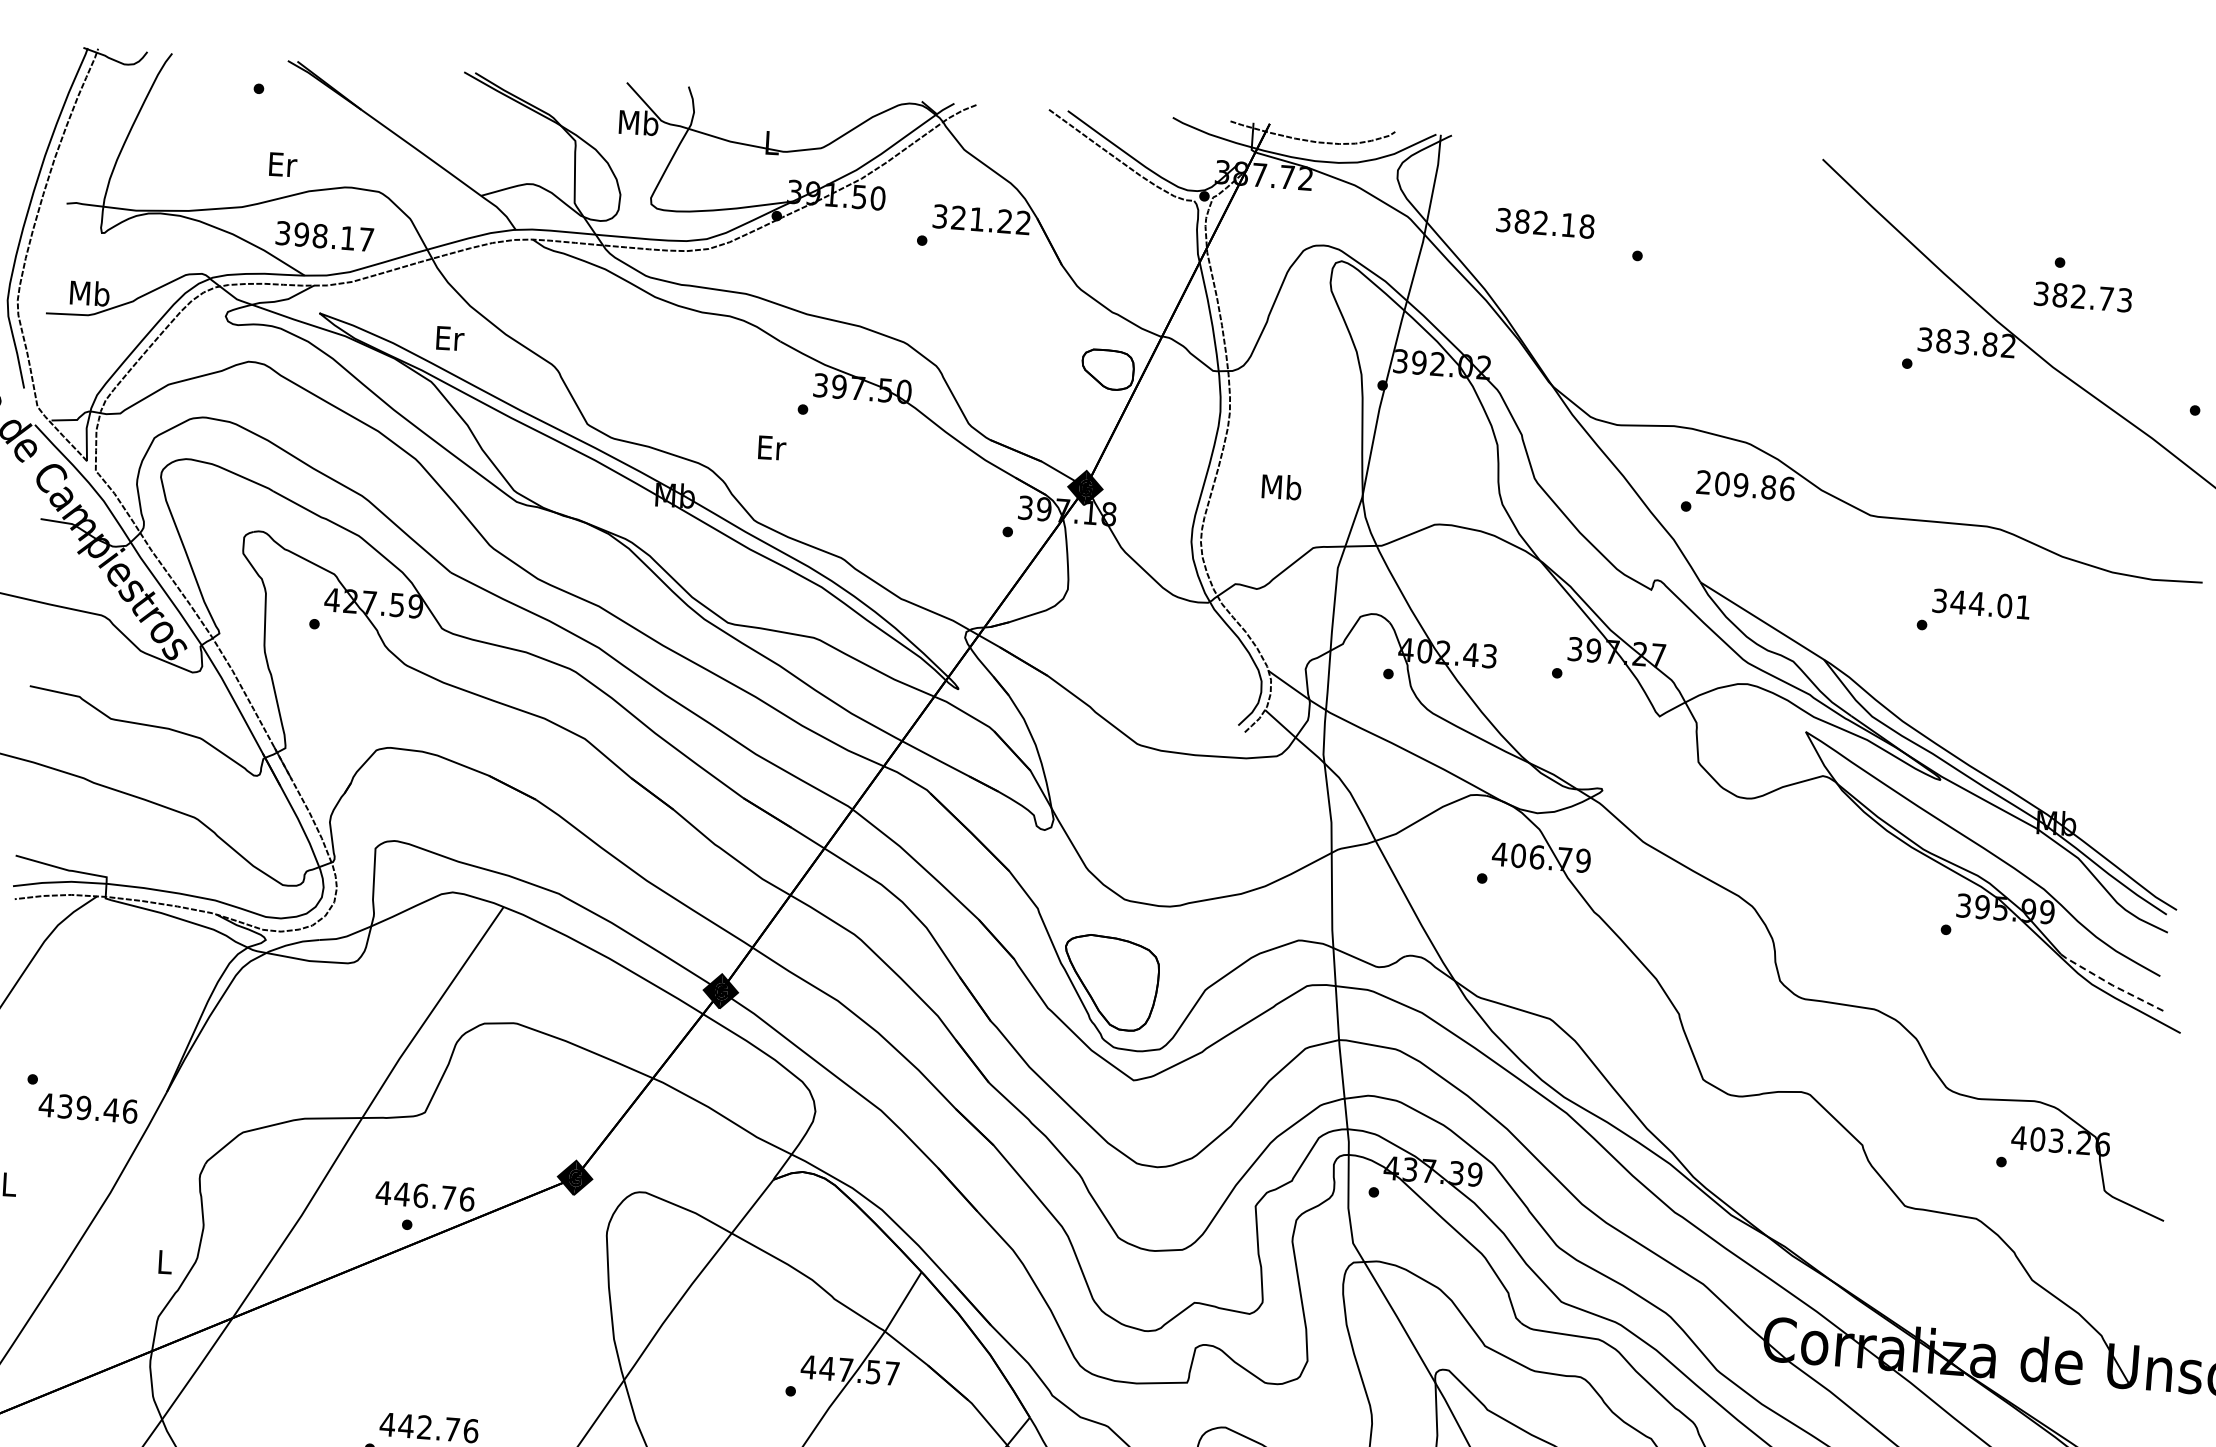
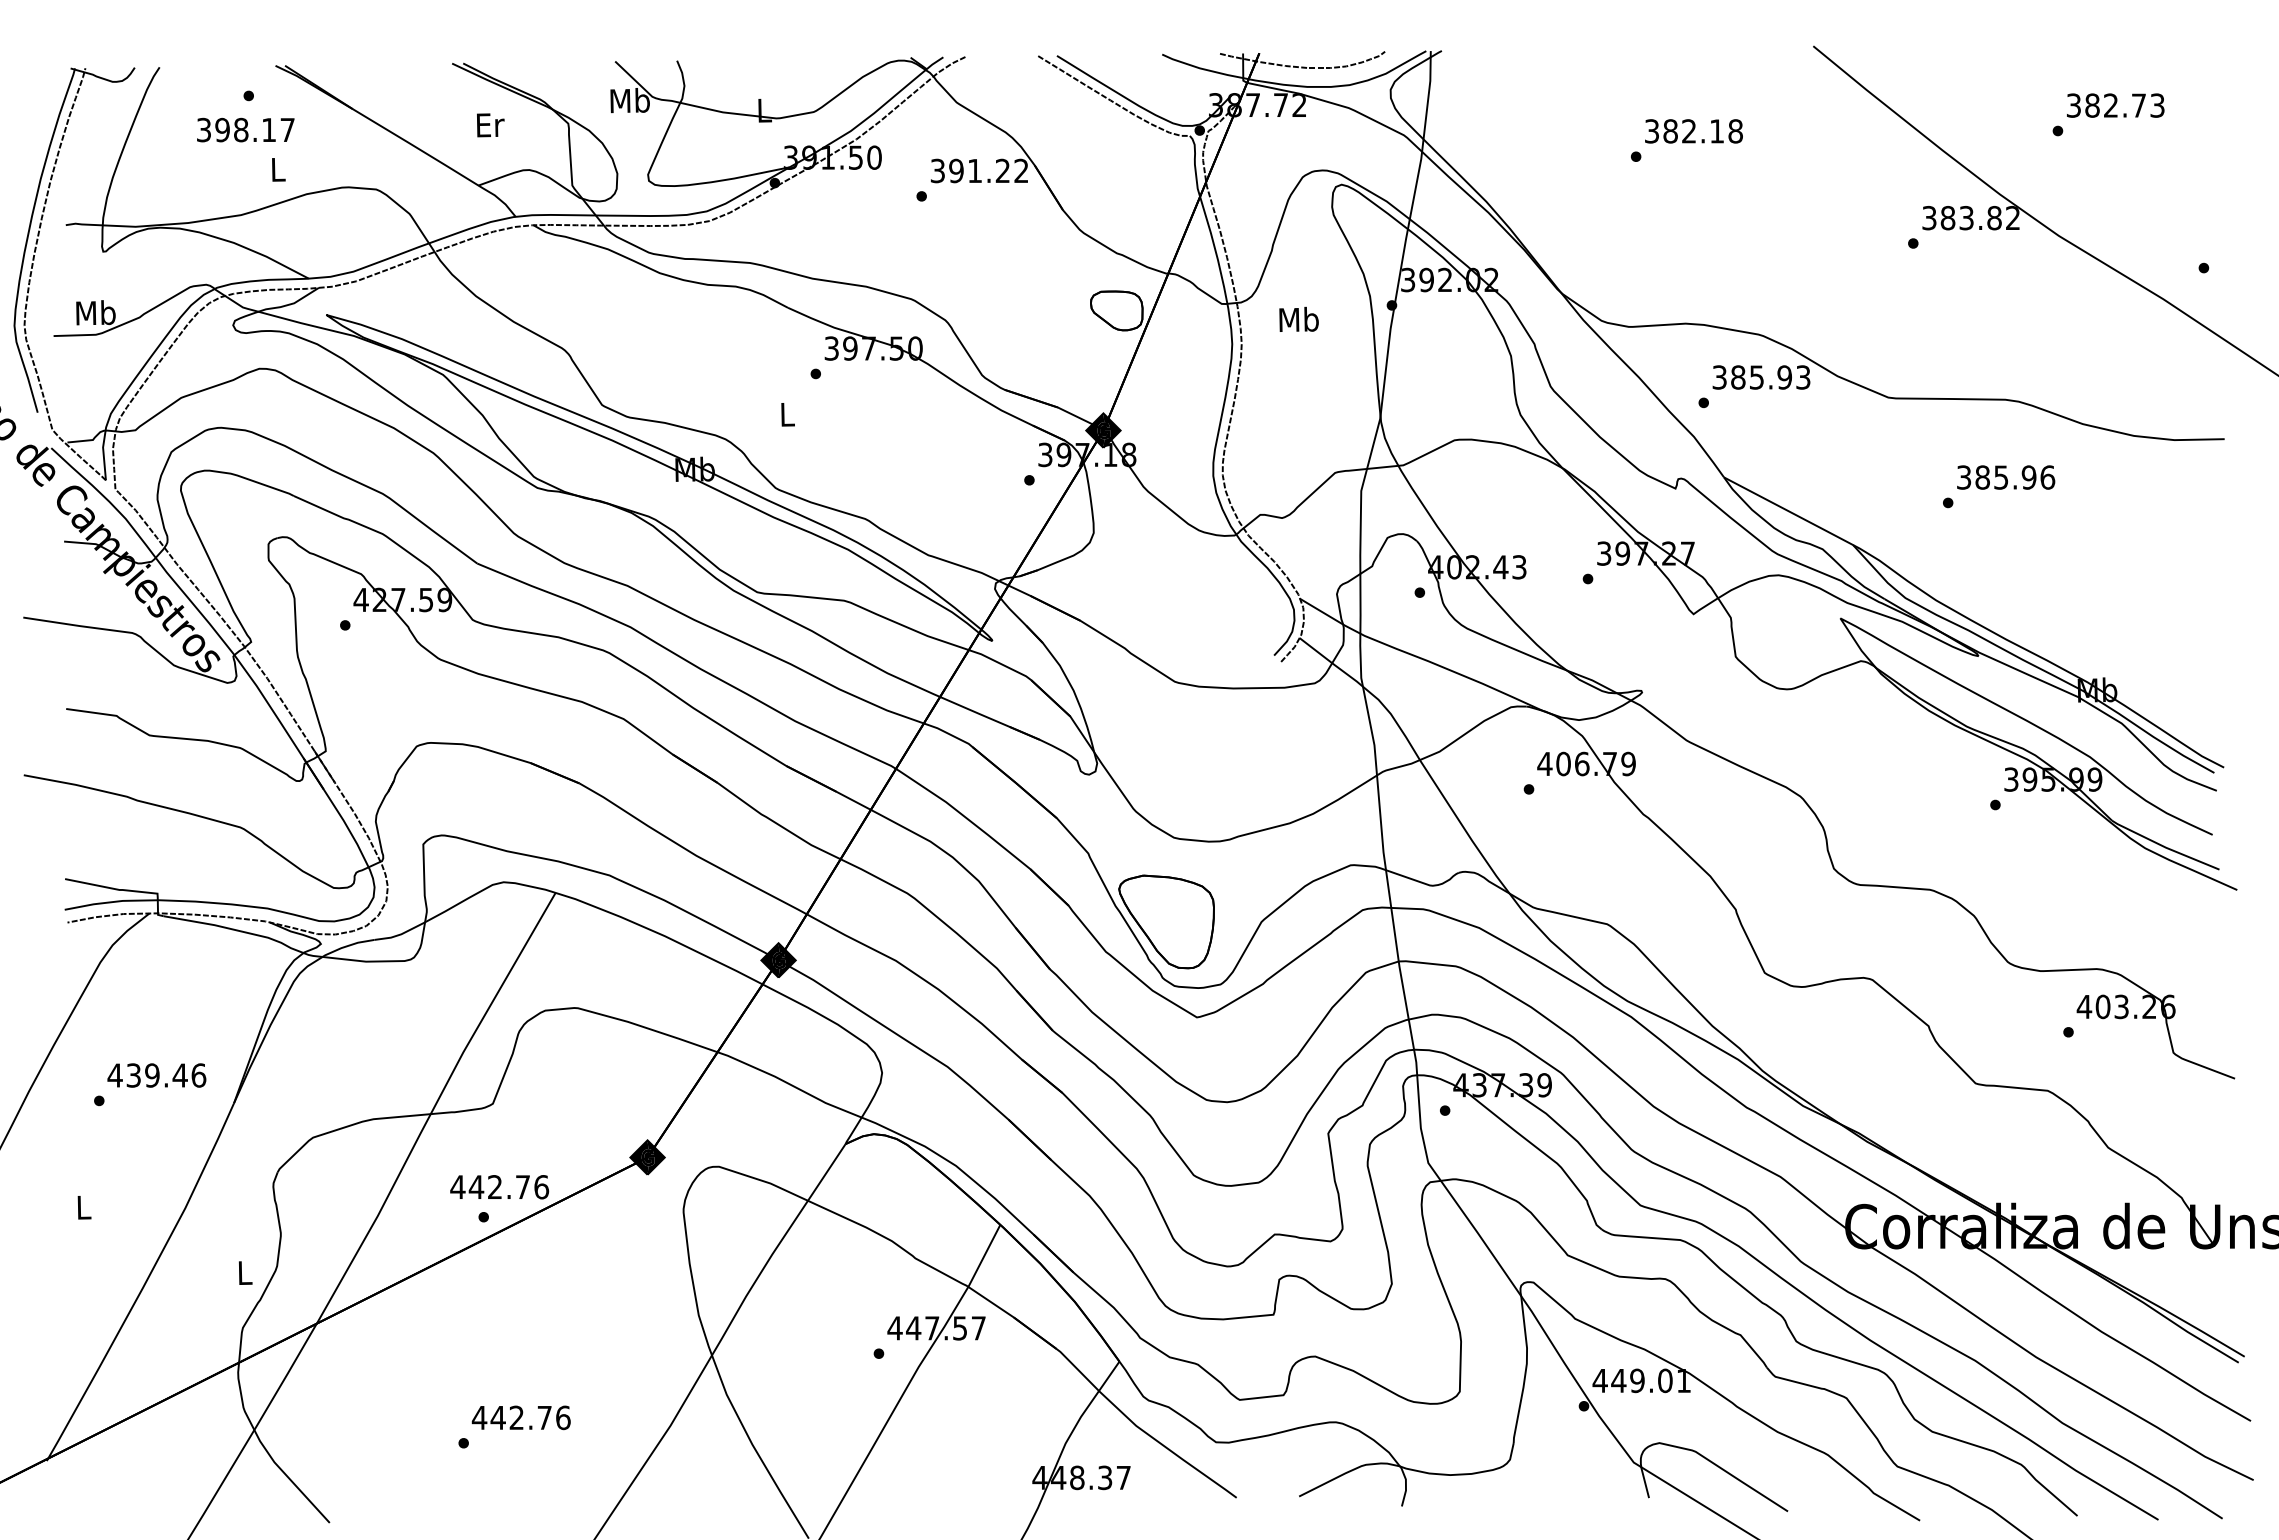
text: (282, 164) -> (278, 169), Er -> L
text: (958, 217) -> (956, 170), 321.22 -> 391.22
text: (1545, 223) -> (1693, 131), moved
text: (324, 235) -> (245, 129), moved
text: (2083, 296) -> (2115, 105), moved
text: (450, 338) -> (490, 125), moved
text: (771, 447) -> (787, 414), Er -> L
text: (1745, 485) -> (1761, 377), 209.86 -> 385.93
text: (1281, 486) -> (1298, 318), moved
text: (1991, 604) -> (2015, 477), 344.01 -> 385.96
line: (2112, 985) -> (2165, 847), dashed -> solid
text: (87, 1108) -> (156, 1075), moved
text: (421, 1196) -> (495, 1187), 446.76 -> 442.76

